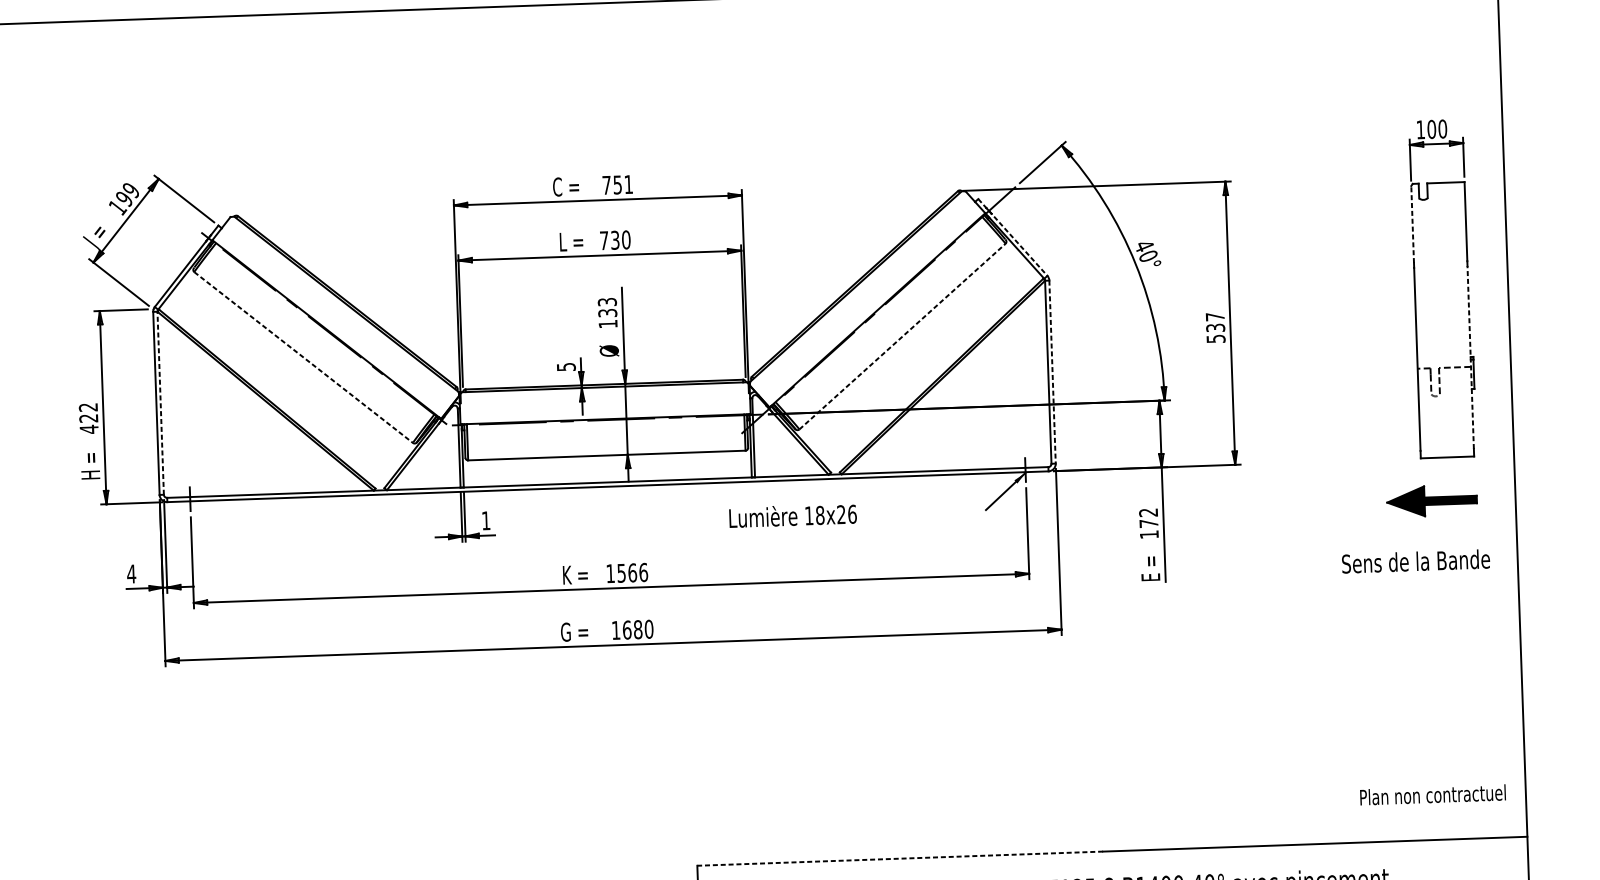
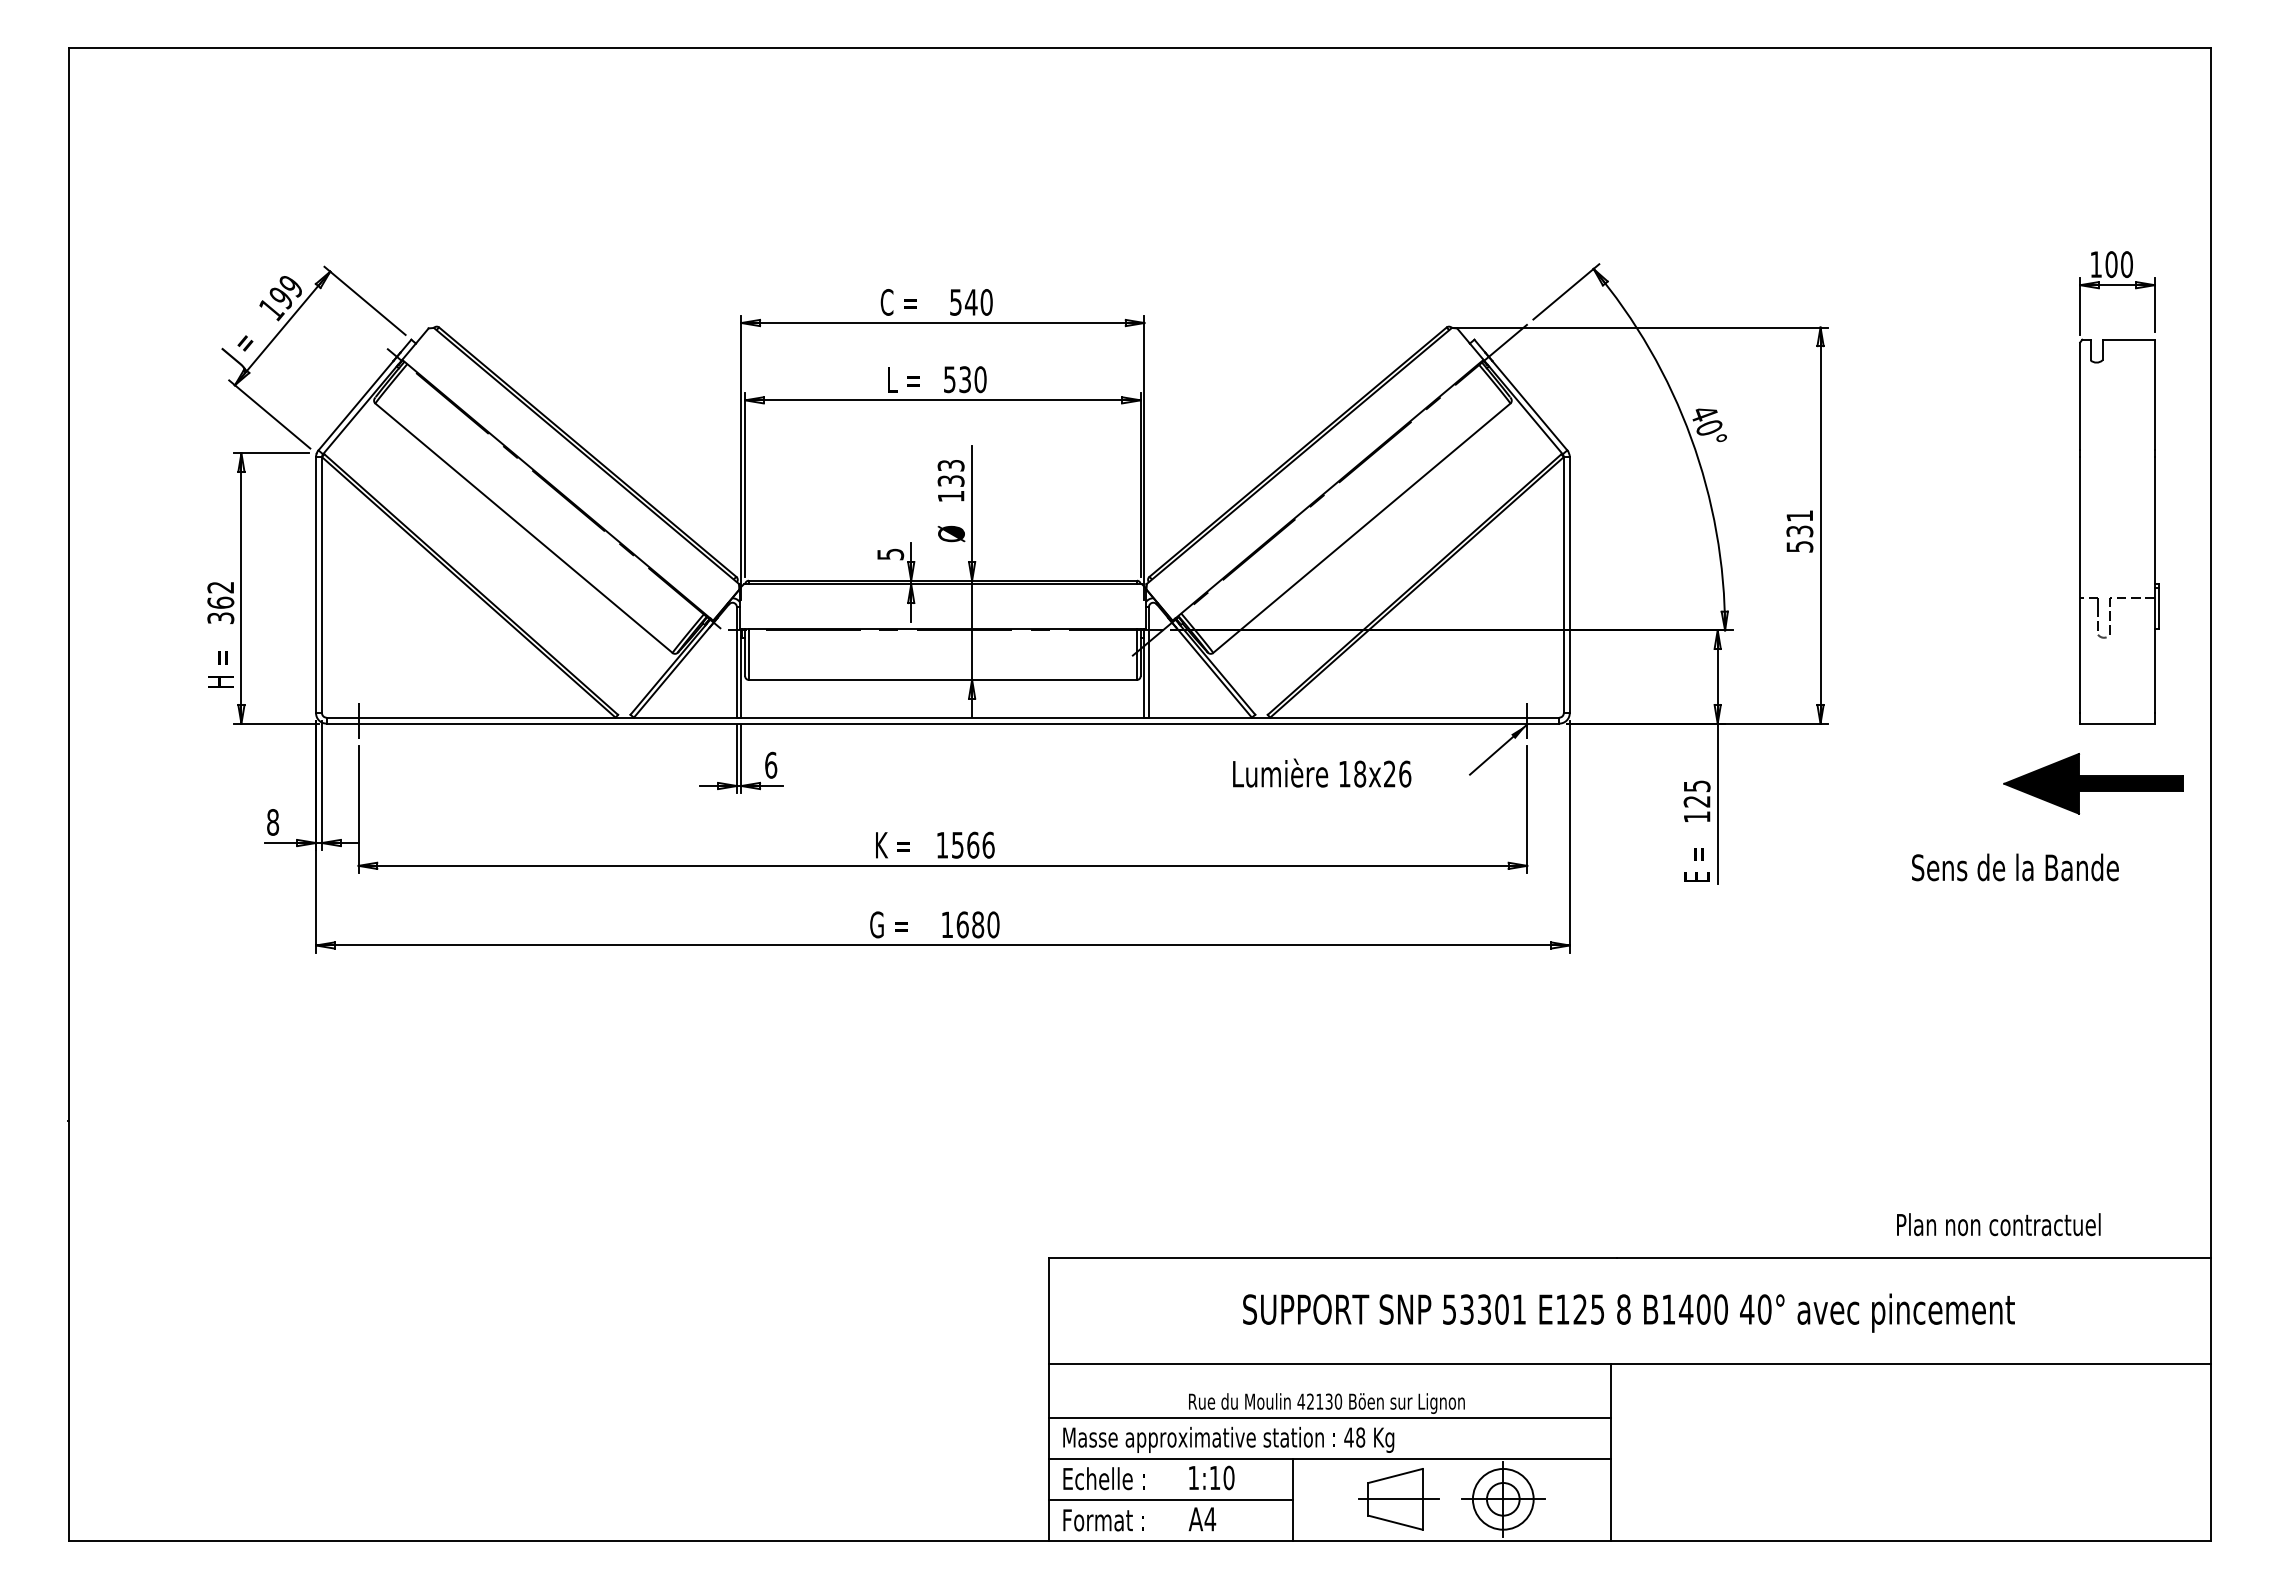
text: (617, 185) -> (971, 302), 751 -> 540
line: (1412, 224) -> (2080, 396), dashed -> solid
line: (1013, 237) -> (1521, 395), dashed -> solid
text: (604, 240) -> (949, 379), 730 -> 530
text: (1215, 316) -> (1799, 515), 537 -> 531
line: (902, 336) -> (1361, 528), dashed -> solid
line: (304, 357) -> (524, 528), dashed -> solid
line: (1470, 357) -> (2154, 584), dashed -> solid
line: (1052, 372) -> (1569, 585), dashed -> solid
line: (161, 402) -> (322, 584), dashed -> solid
text: (88, 423) -> (220, 610), 422 -> 362
part: (1431, 500) -> (2093, 783), size x1.43
text: (793, 515) -> (1322, 772), moved
text: (1148, 517) -> (1696, 793), 172 -> 125
text: (486, 520) -> (771, 764), 1 -> 6
text: (1416, 561) -> (2015, 867), moved
text: (131, 574) -> (272, 822), 4 -> 8
text: (1432, 794) -> (1998, 1224), moved
line: (900, 858) -> (1333, 1257), dashed -> solid

